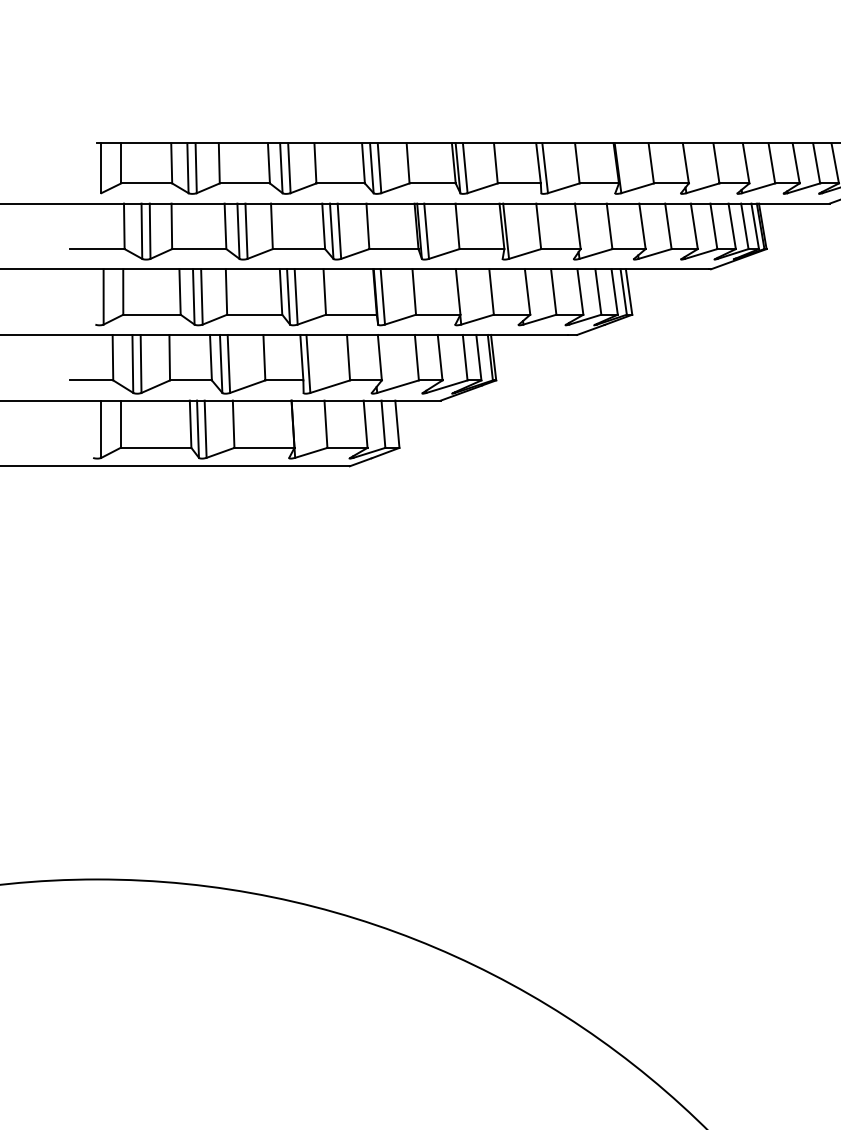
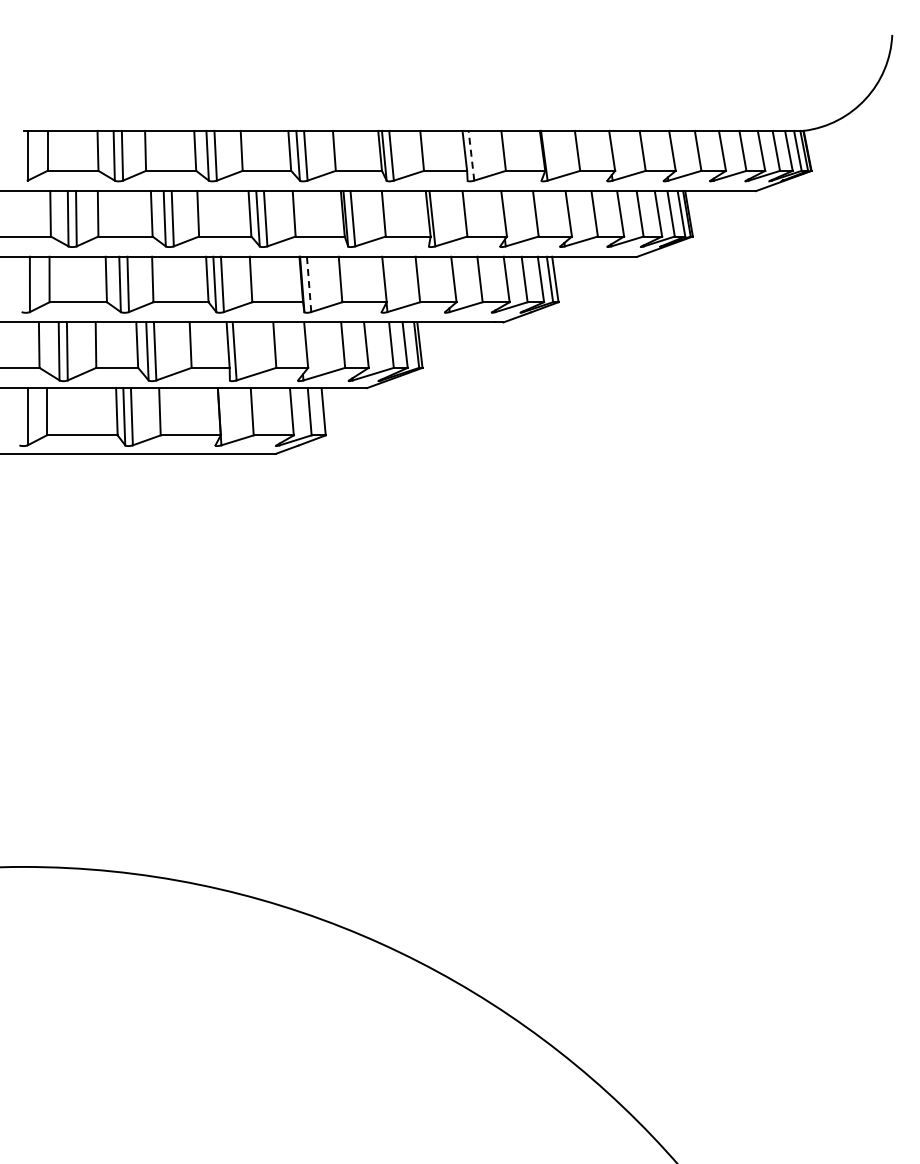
line: (545, 168) -> (471, 155), solid -> dashed
line: (383, 297) -> (309, 284), solid -> dashed

